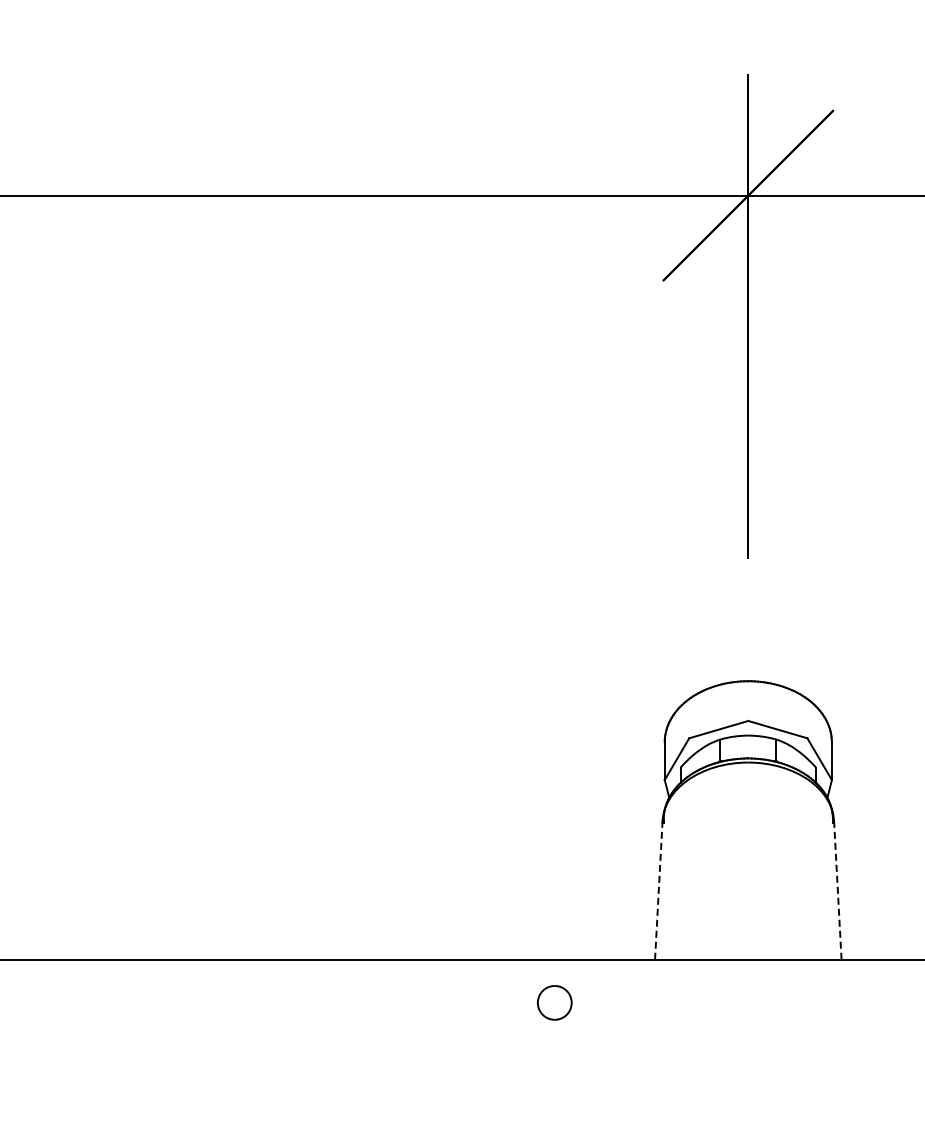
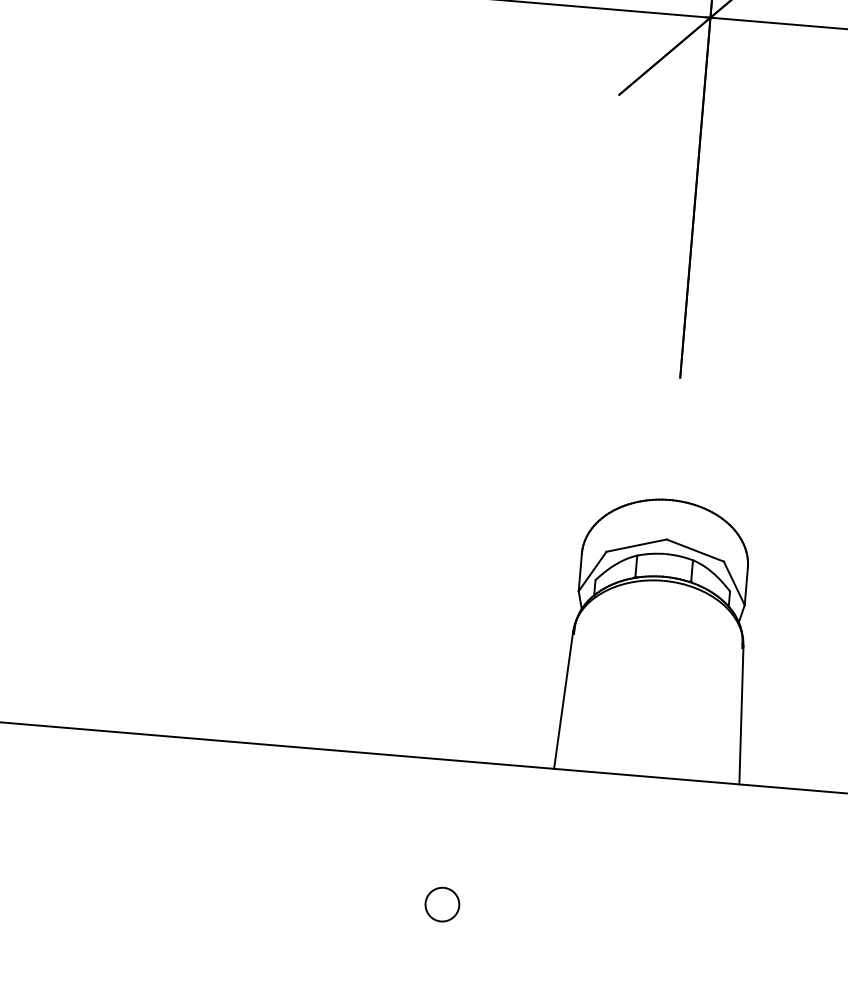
line: (658, 890) -> (563, 700), dashed -> solid
line: (837, 890) -> (741, 715), dashed -> solid
part: (554, 1002) -> (442, 904), moved

